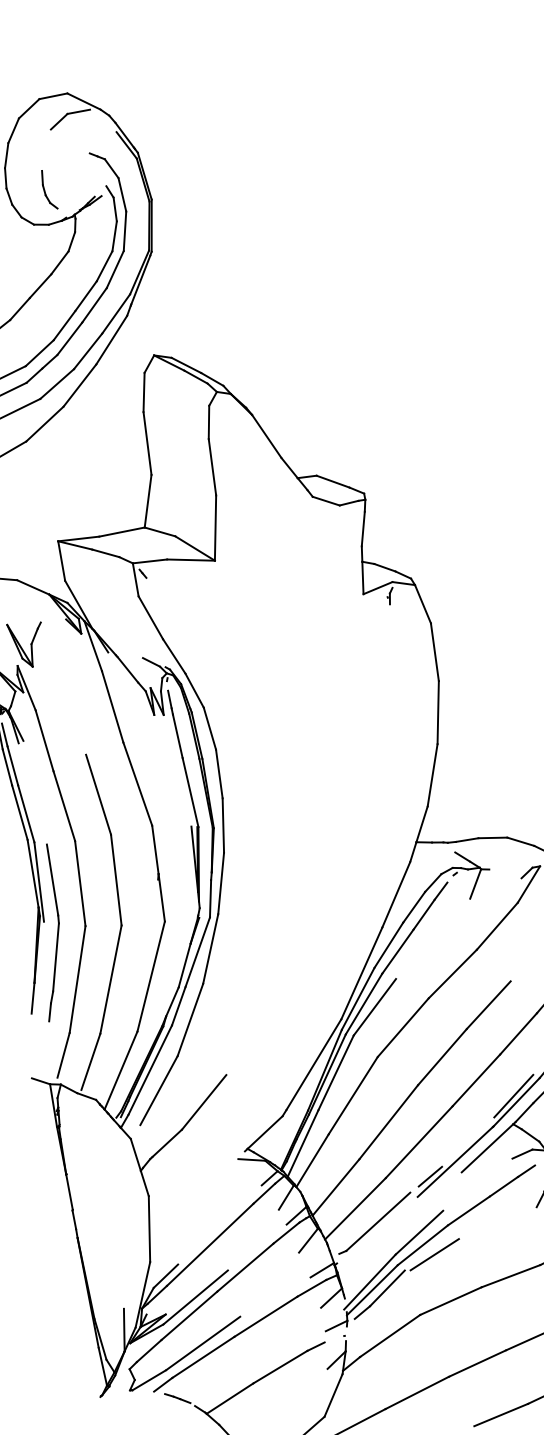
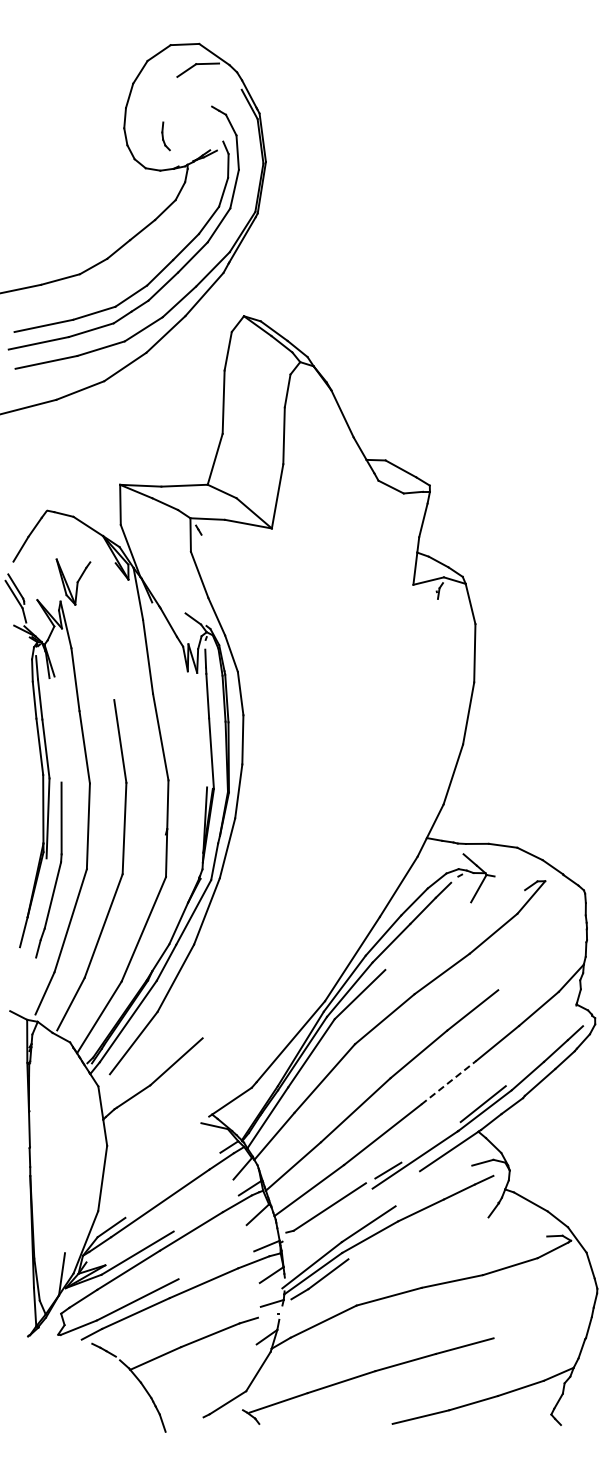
part: (48, 190) -> (165, 136), size x0.7
line: (477, 1080) -> (449, 1082), solid -> dashed
line: (434, 1253) -> (380, 1247), removed

